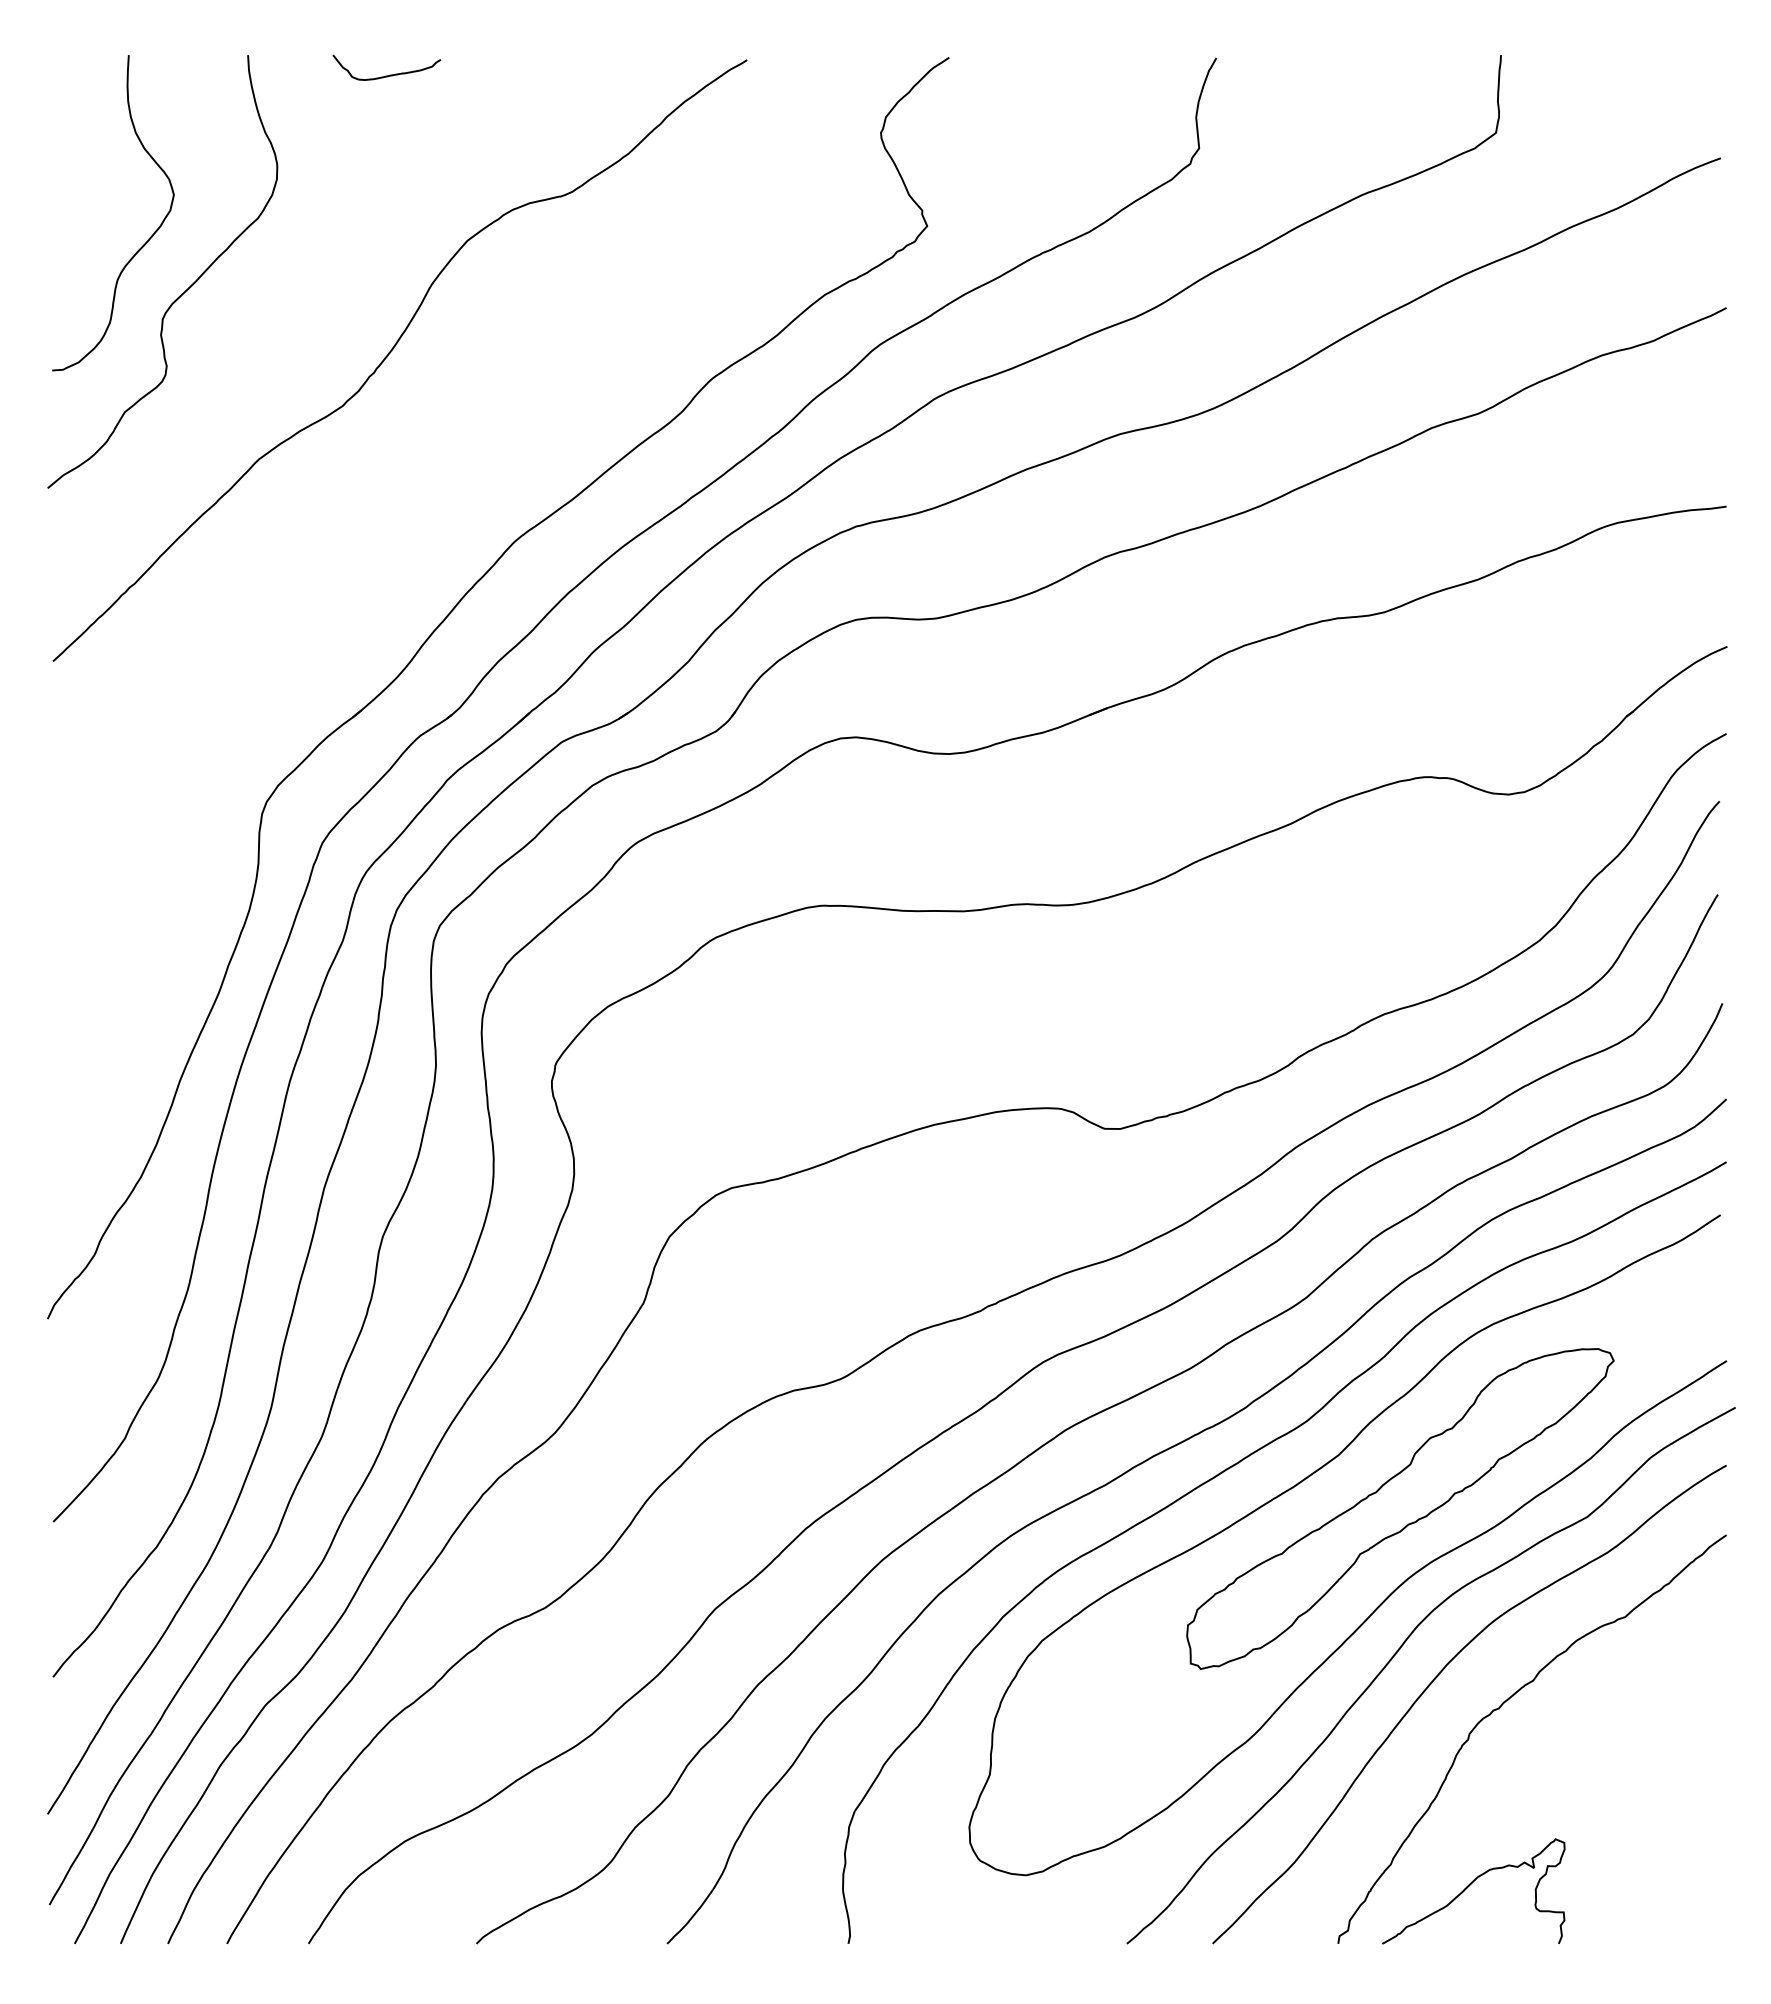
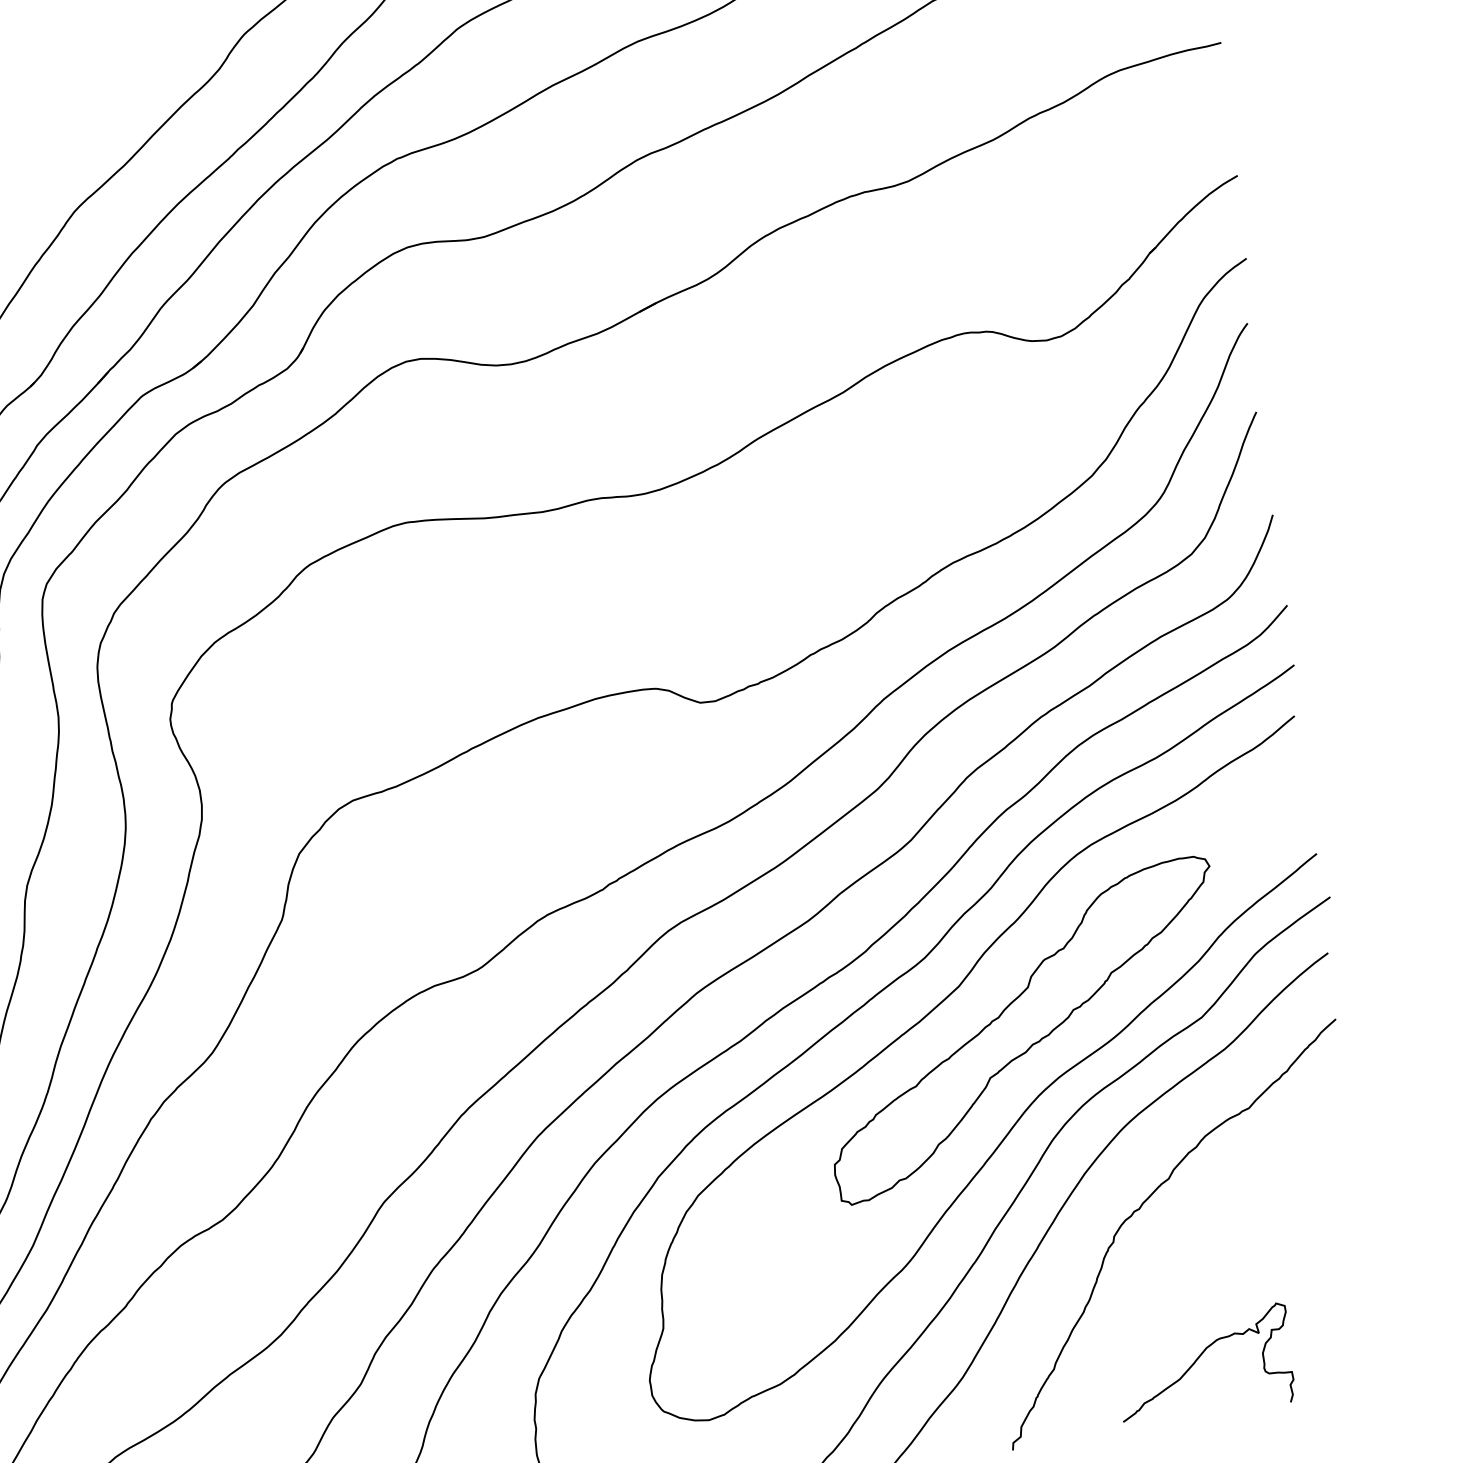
curve: (1469, 1886) -> (1199, 1357), moved

